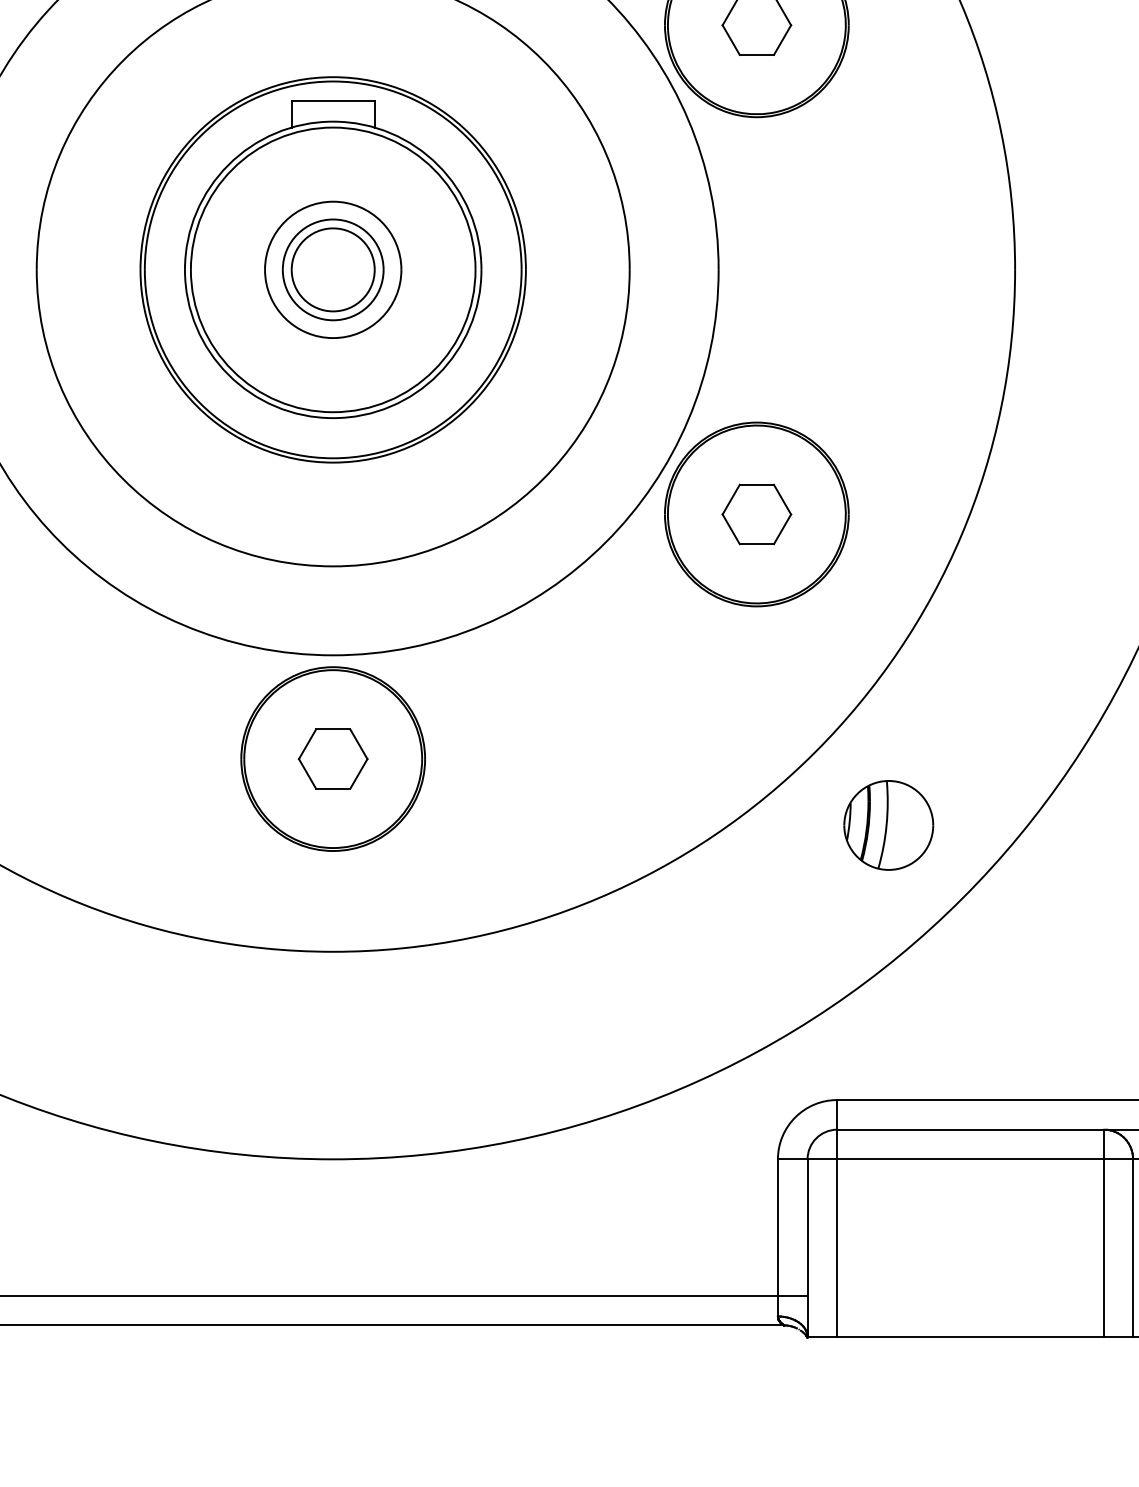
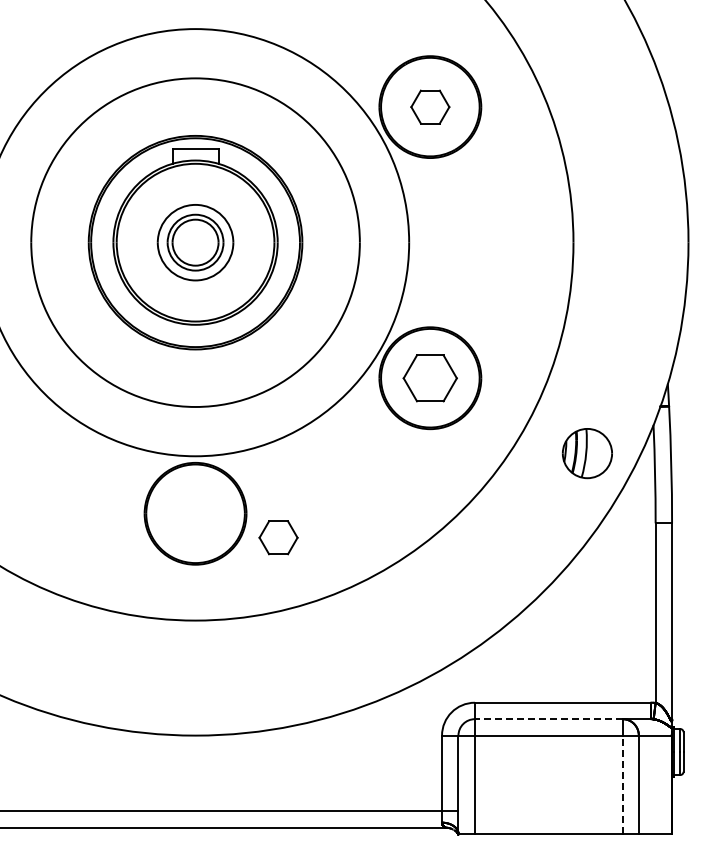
part: (757, 513) -> (430, 377), size x1.4
part: (333, 758) -> (278, 537), moved
part: (887, 825) -> (586, 453), moved
line: (970, 1130) -> (548, 719), solid -> dashed
line: (1103, 1247) -> (622, 784), solid -> dashed

